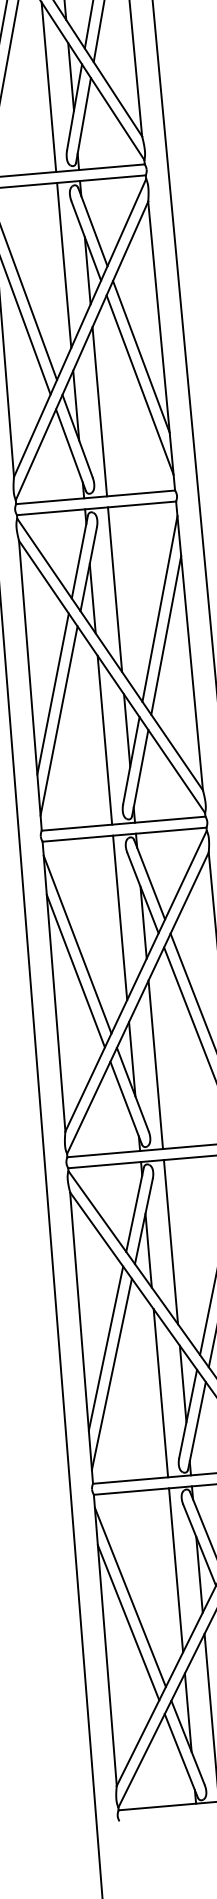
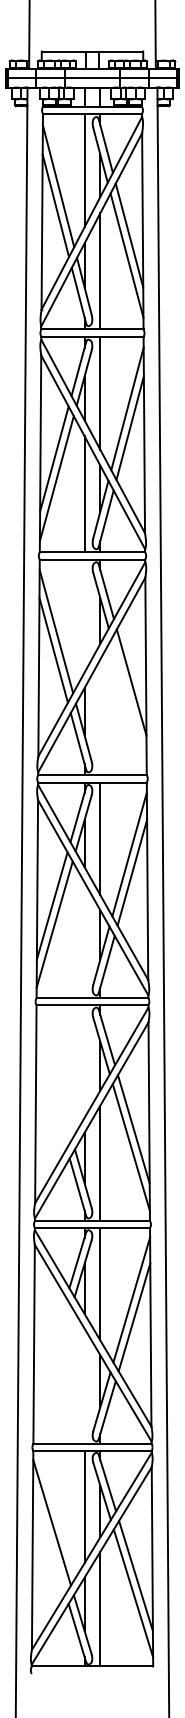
line: (63, 264) -> (84, 615), removed
line: (139, 385) -> (128, 701), removed
line: (100, 412) -> (100, 717), removed
line: (104, 739) -> (84, 939), removed
line: (119, 917) -> (84, 1061), removed
line: (77, 944) -> (54, 1077), removed
line: (75, 970) -> (51, 1094), removed
line: (105, 1348) -> (49, 1352), removed
line: (111, 1374) -> (52, 1370), removed
line: (160, 1392) -> (84, 1385), removed
line: (128, 1622) -> (49, 1539), removed

